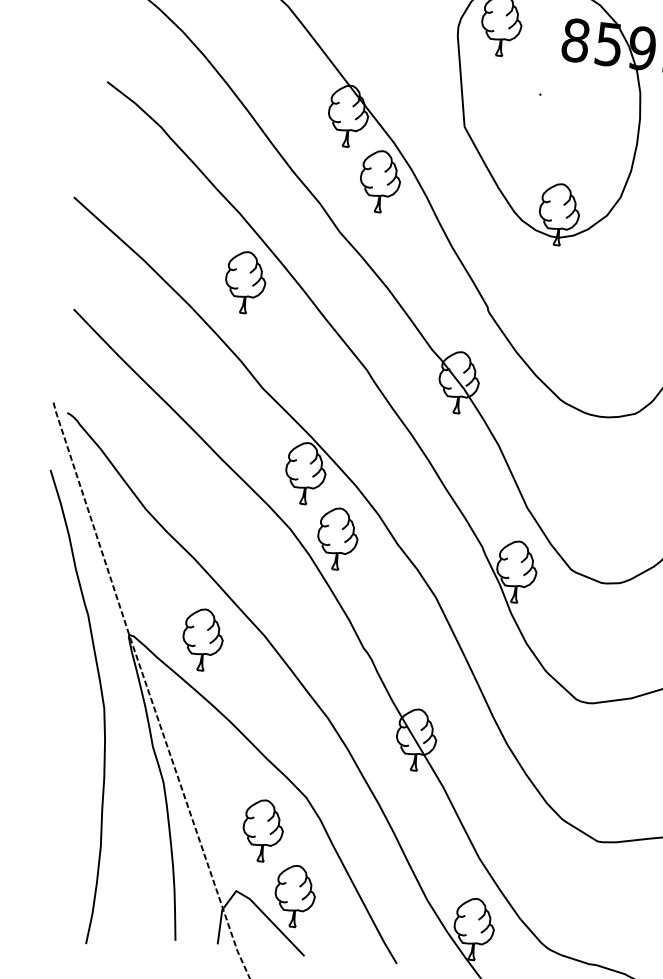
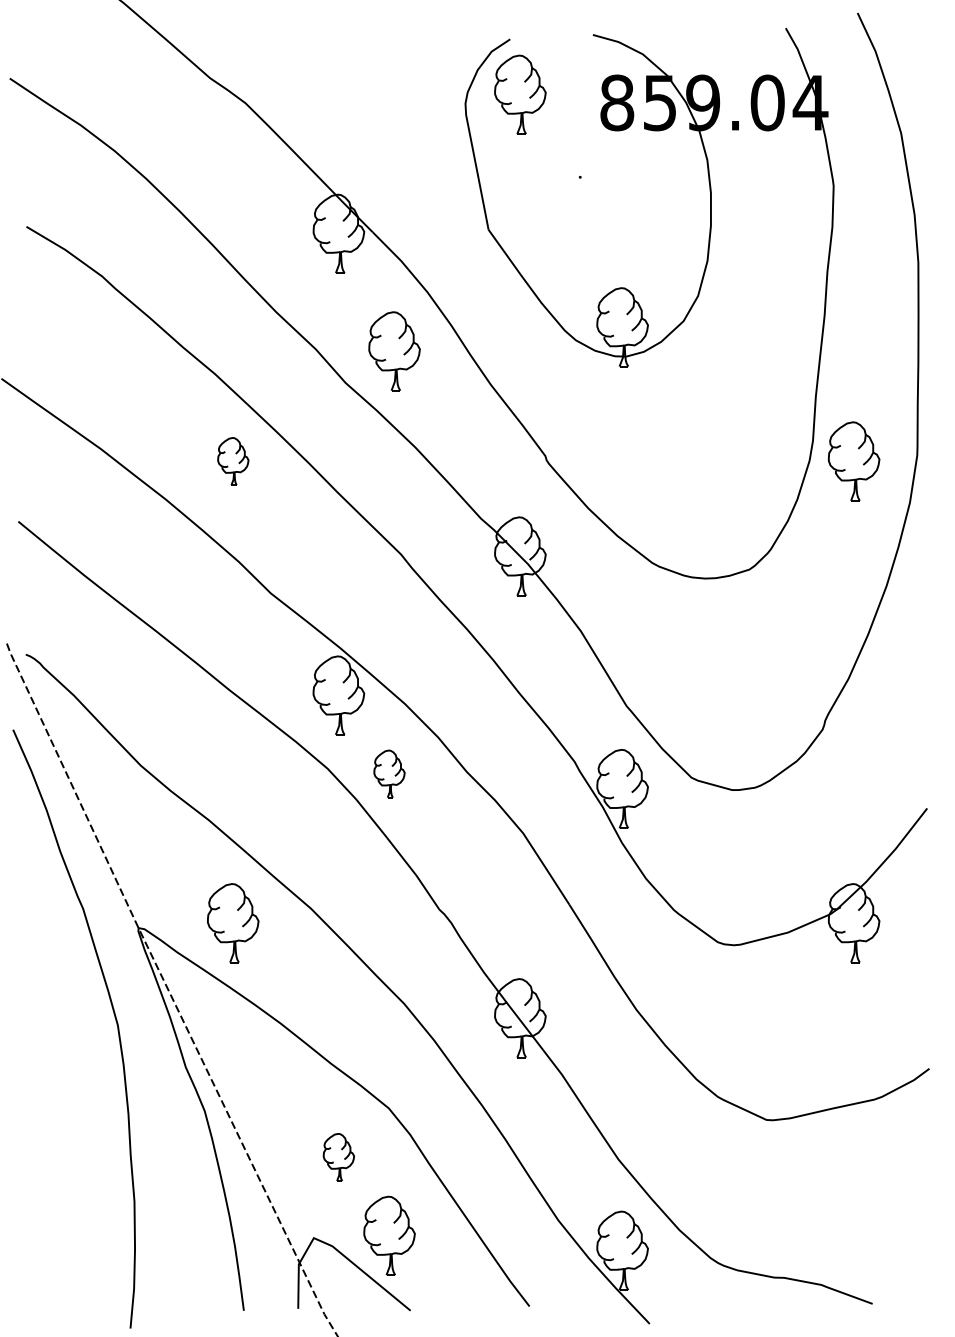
part: (380, 181) -> (394, 351), moved
part: (245, 282) -> (233, 461), size x0.6
part: (337, 538) -> (389, 773), size x0.6
part: (262, 830) -> (338, 1157), size x0.6

